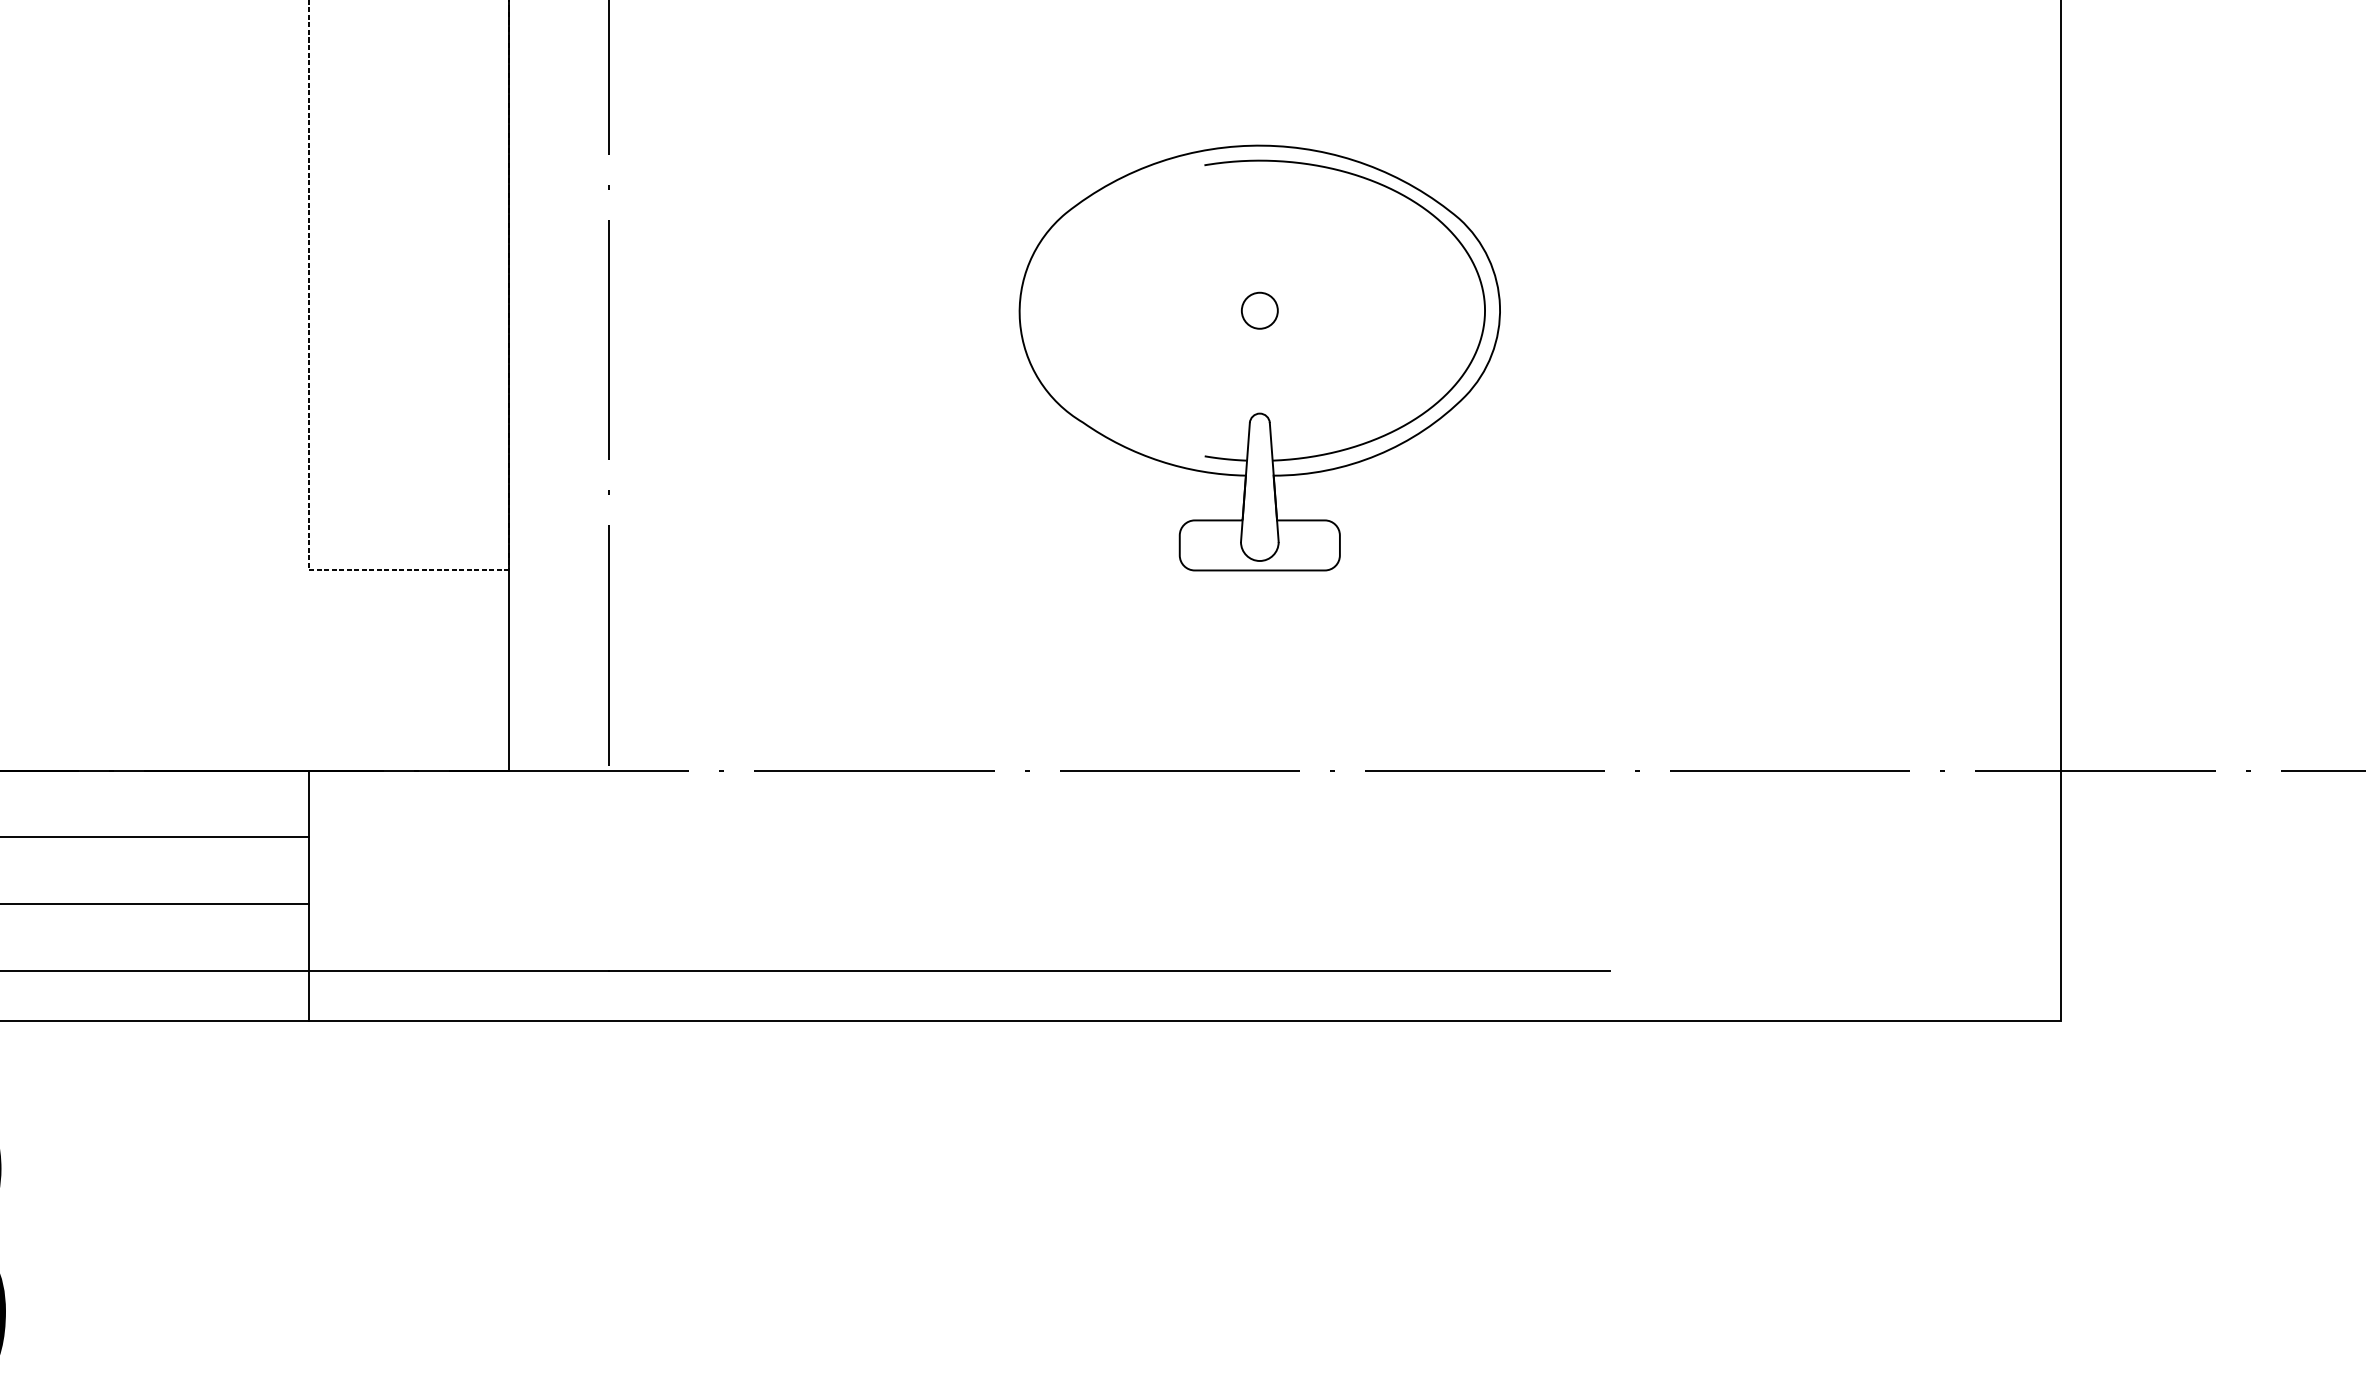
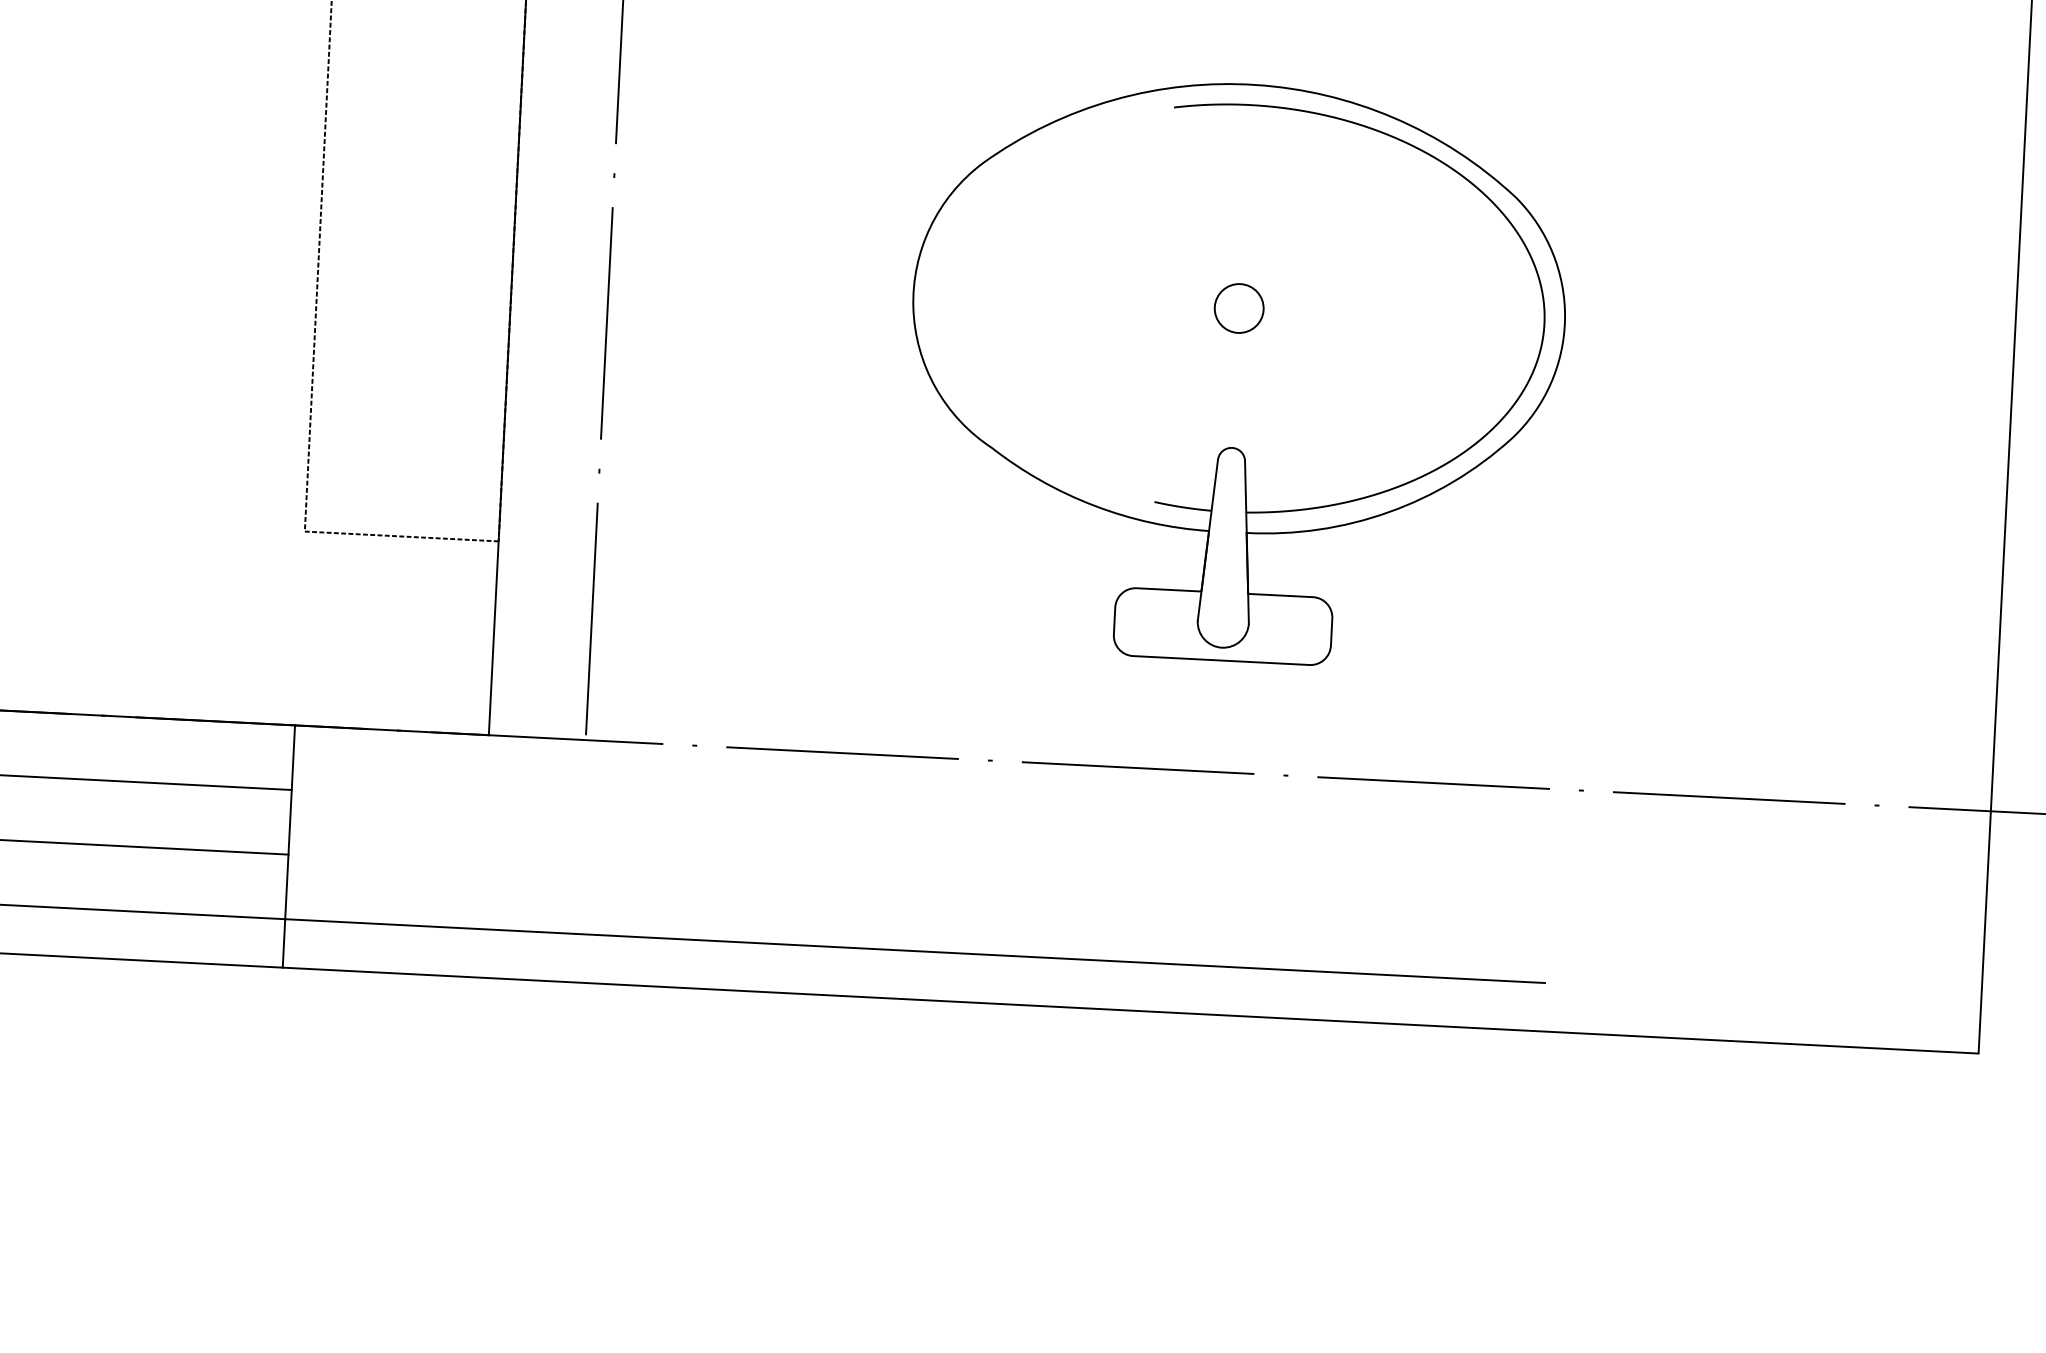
part: (1259, 357) -> (1235, 372), size x1.4

